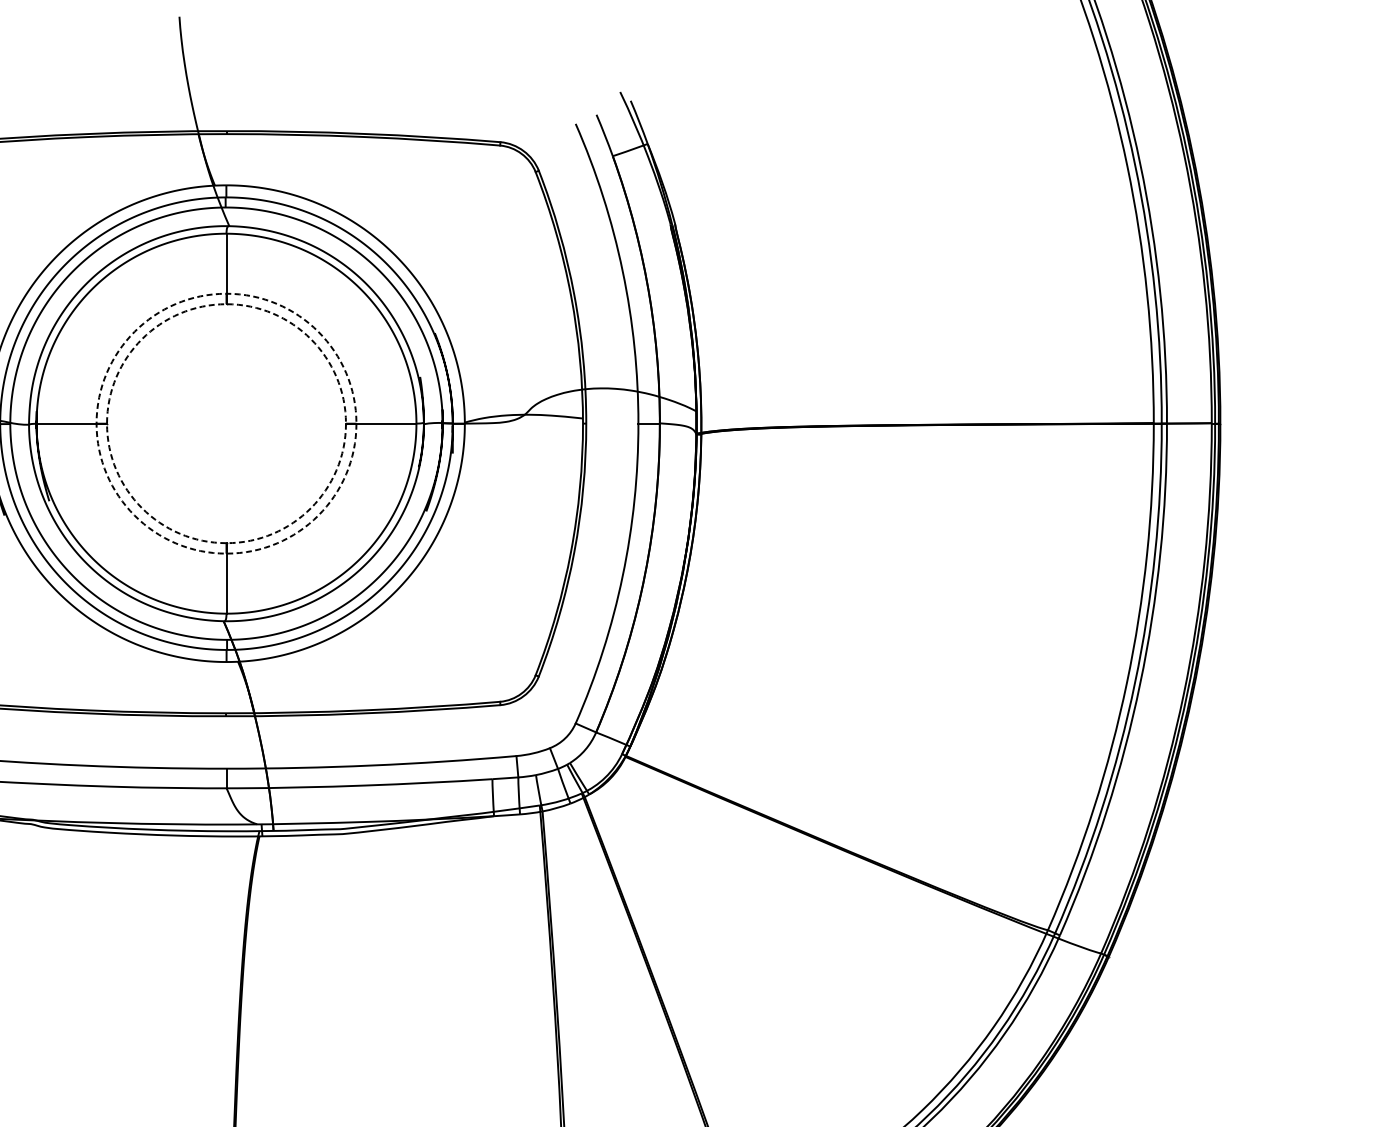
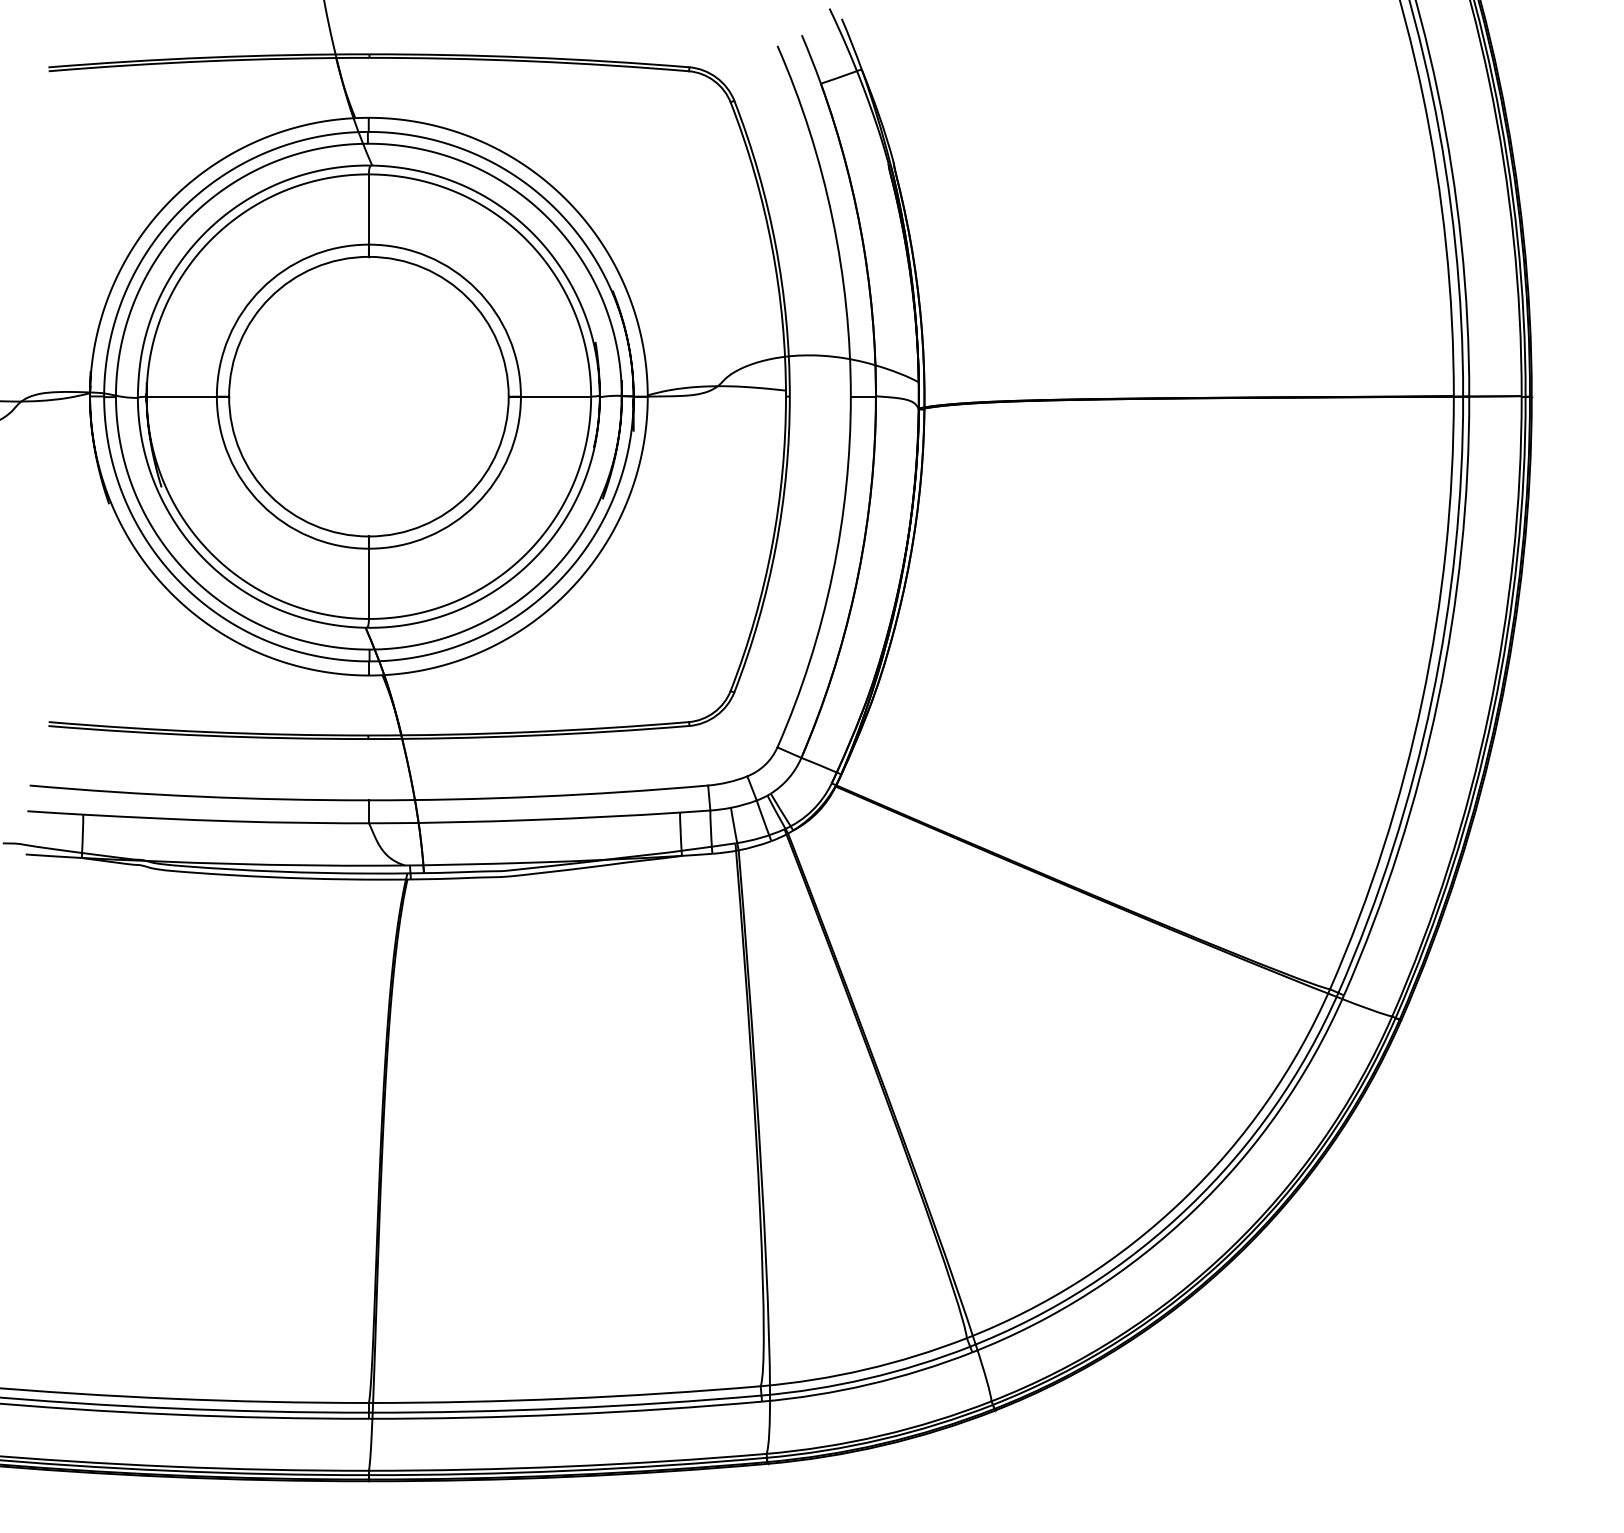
circle: (226, 423) -> (368, 396), dashed -> solid
circle: (226, 423) -> (368, 396), dashed -> solid

